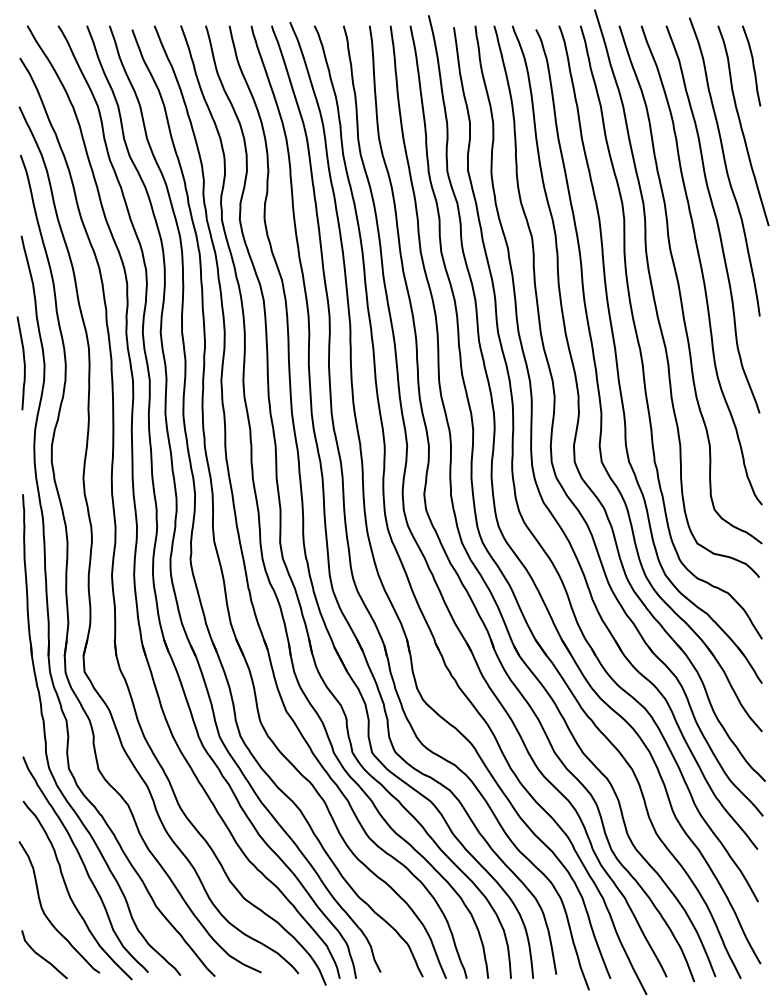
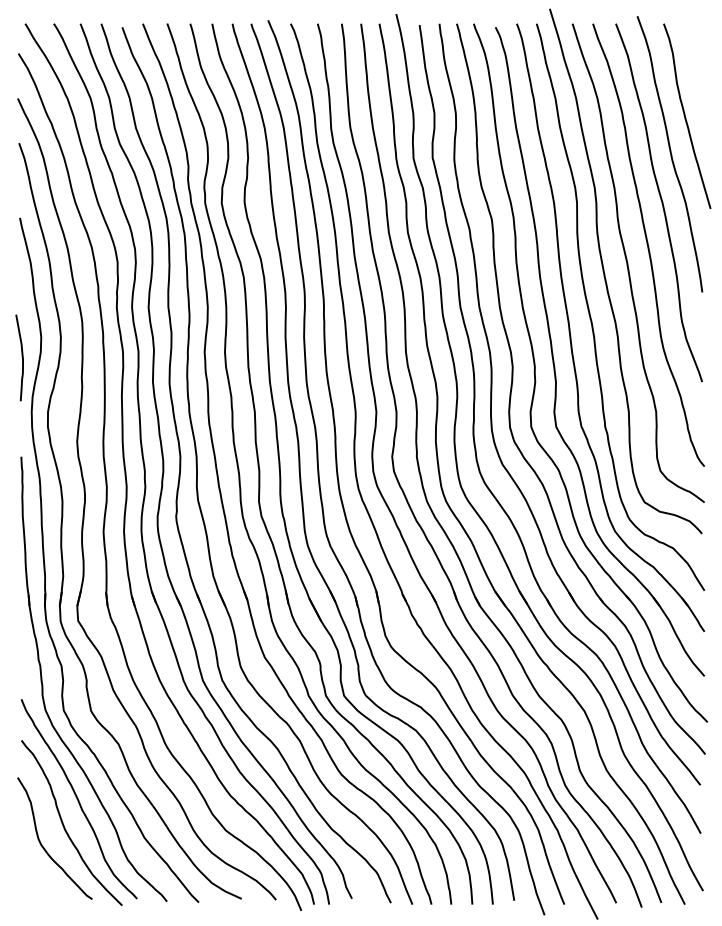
curve: (752, 65) -> (695, 60), removed
curve: (23, 363) -> (21, 358), moved
curve: (42, 956) -> (39, 884), removed

